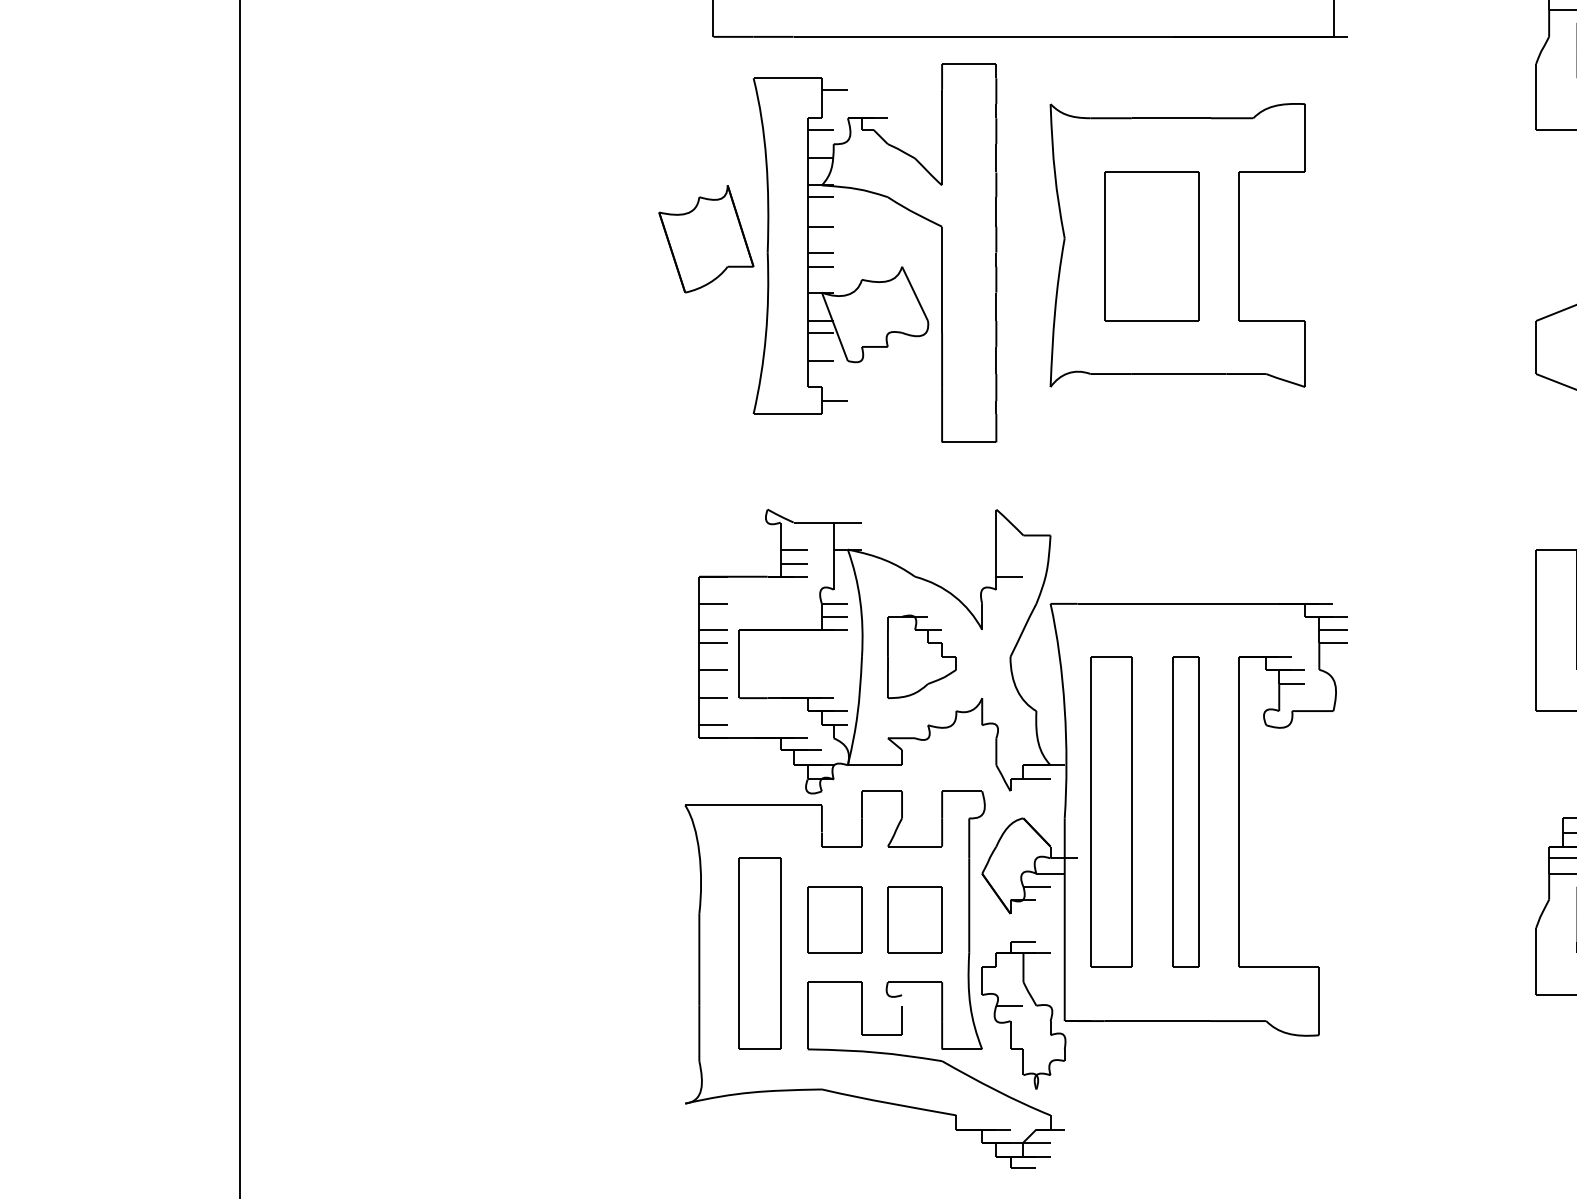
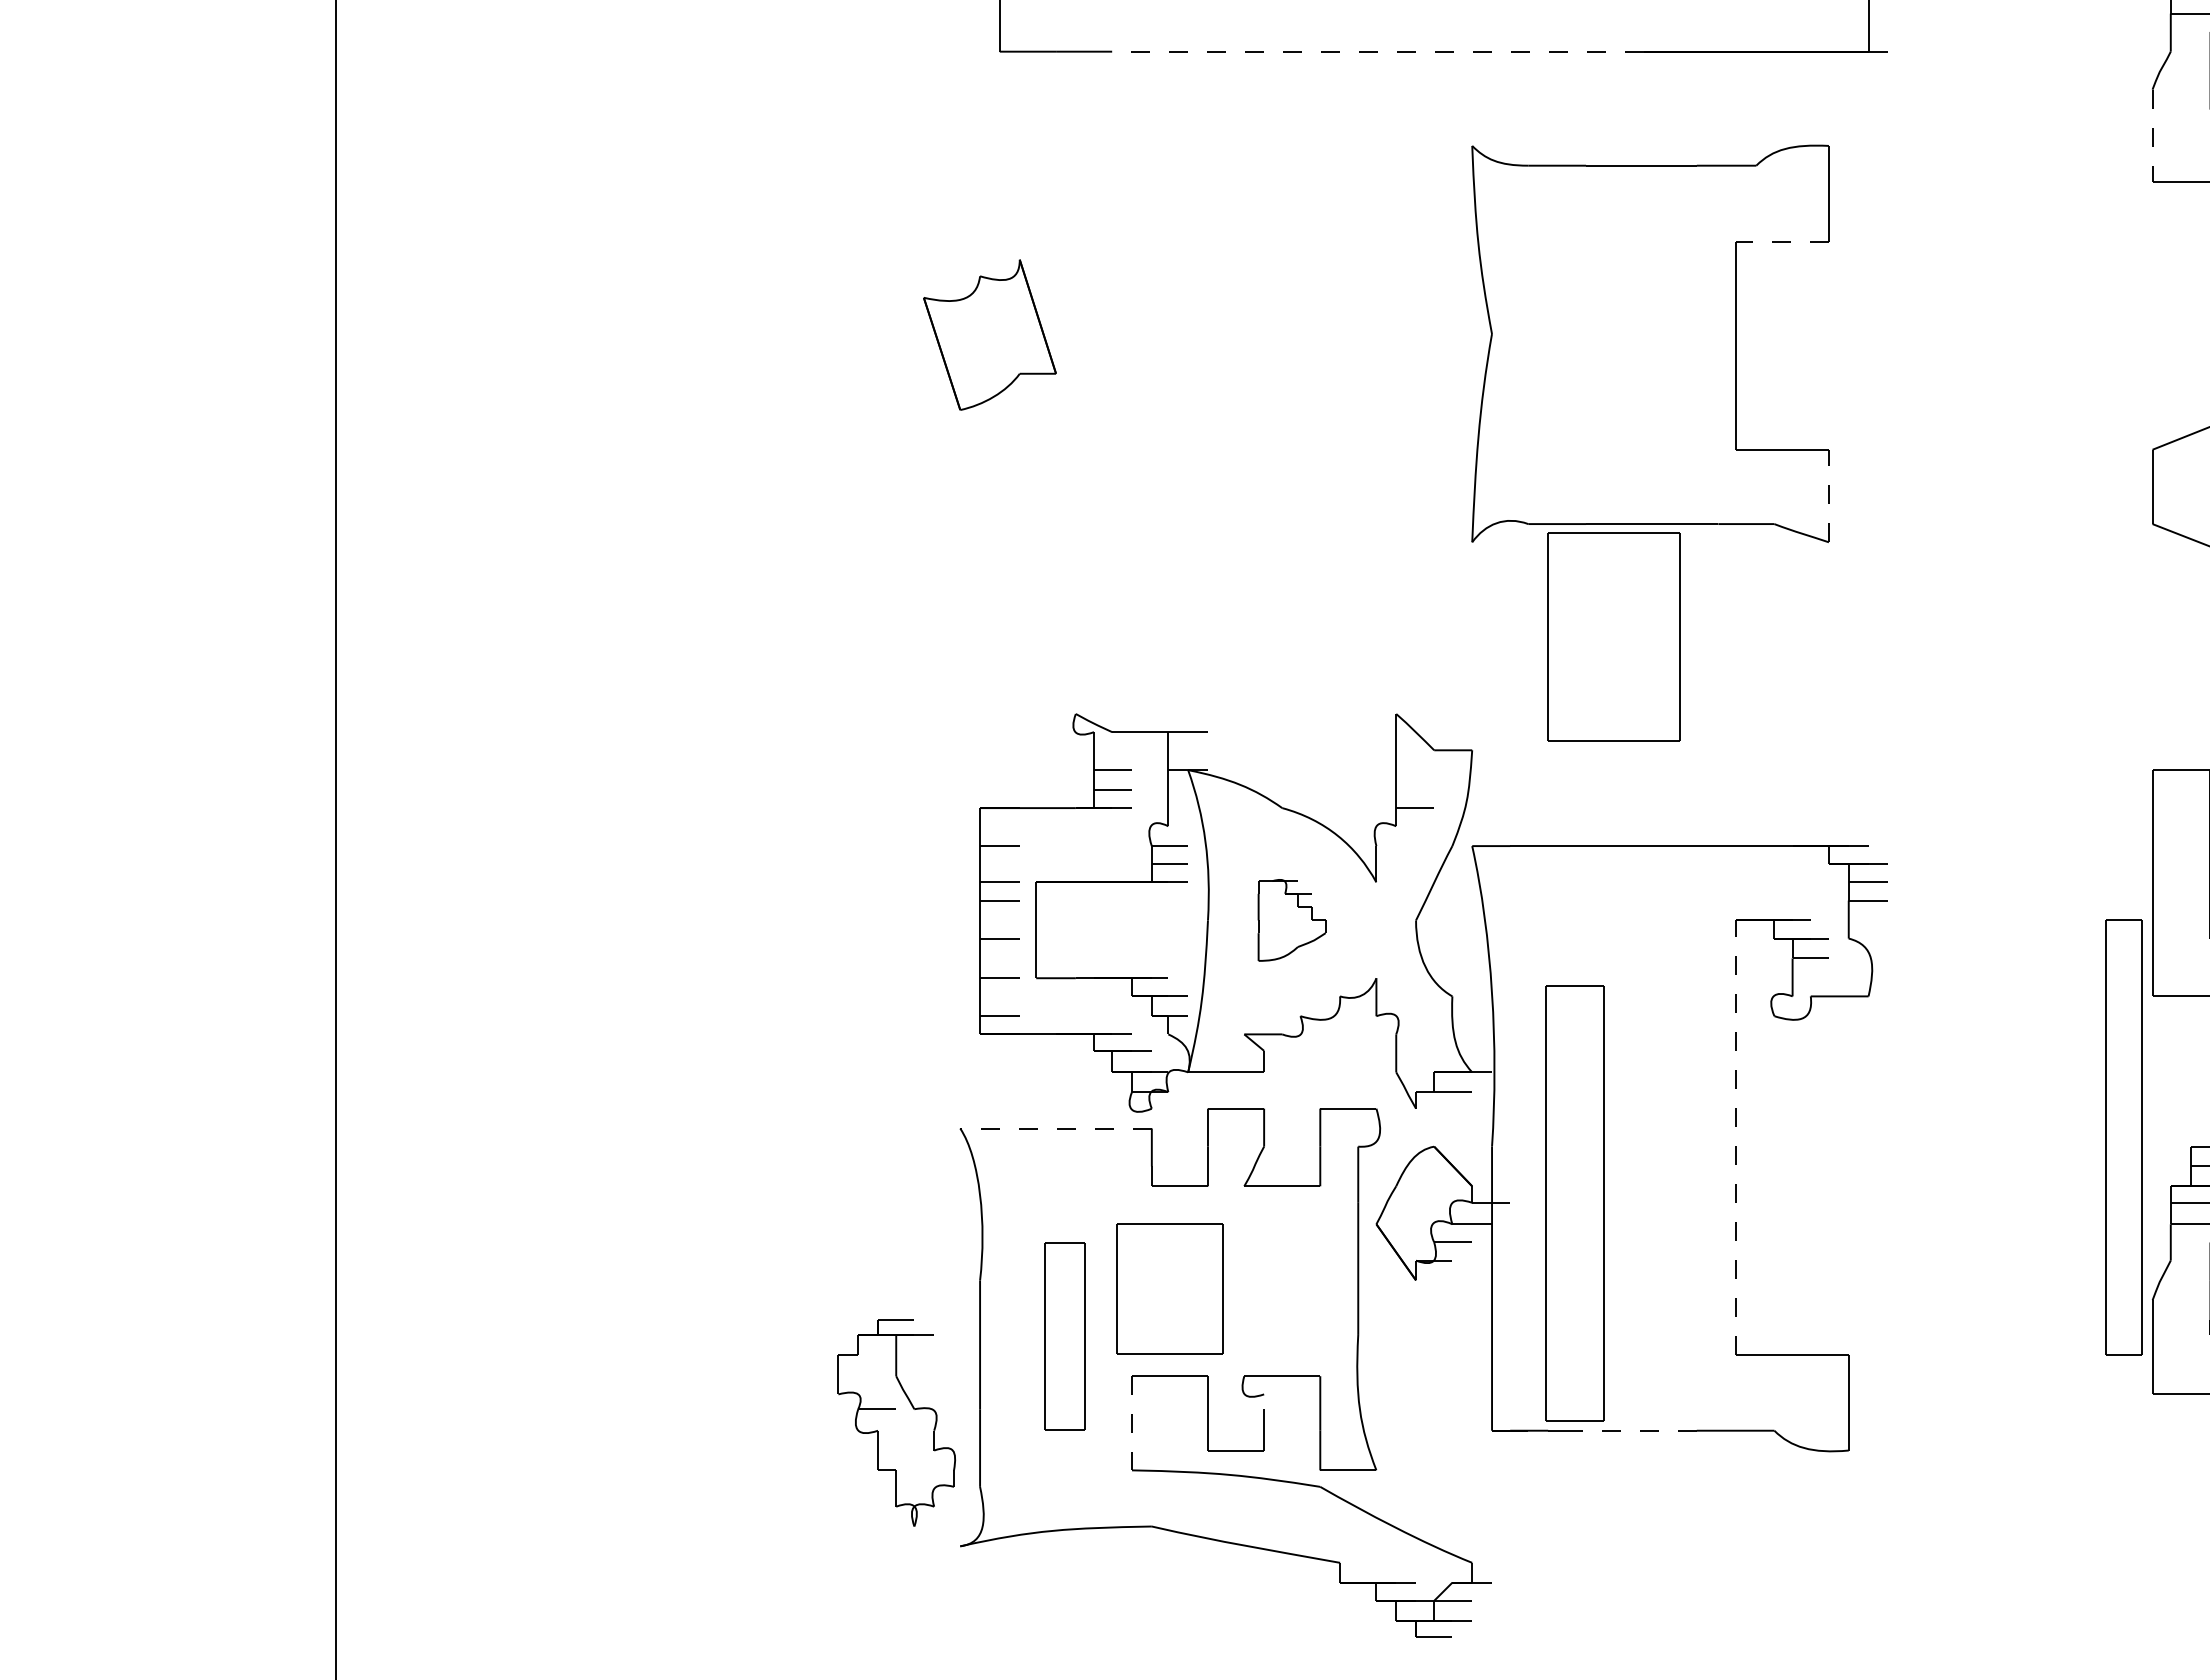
line: (983, 36) -> (1378, 51), solid -> dashed
line: (1536, 97) -> (2152, 136), solid -> dashed
line: (1272, 172) -> (1782, 241), solid -> dashed
part: (1151, 246) -> (1613, 636), moved
part: (873, 280) -> (1223, 393), removed
line: (1304, 353) -> (1828, 495), solid -> dashed
part: (921, 656) -> (1291, 920), size x0.7
line: (753, 805) -> (1056, 1128), solid -> dashed
part: (1110, 811) -> (1574, 1203), moved
part: (1185, 811) -> (2123, 1137), moved
line: (1239, 811) -> (1736, 1137), solid -> dashed
part: (834, 919) -> (1169, 1288), size x1.4
part: (914, 919) -> (1281, 1288), removed
part: (759, 953) -> (1064, 1336), size x0.7
line: (808, 1015) -> (1132, 1423), solid -> dashed
part: (1023, 1015) -> (896, 1422), moved
line: (1164, 1020) -> (1631, 1430), solid -> dashed

